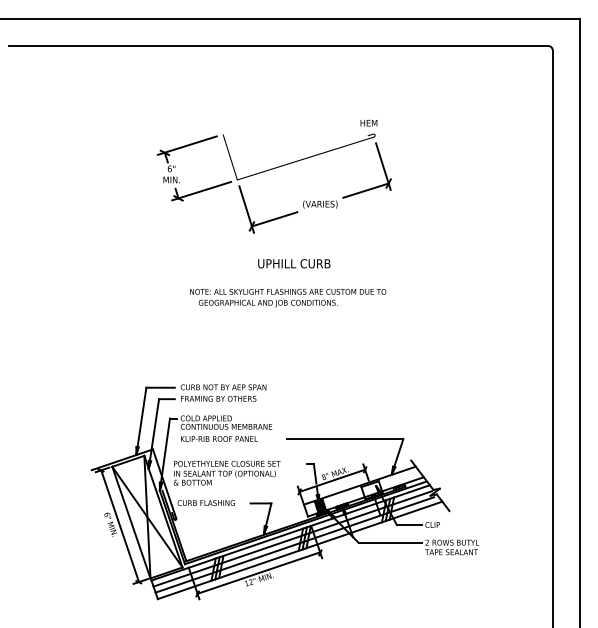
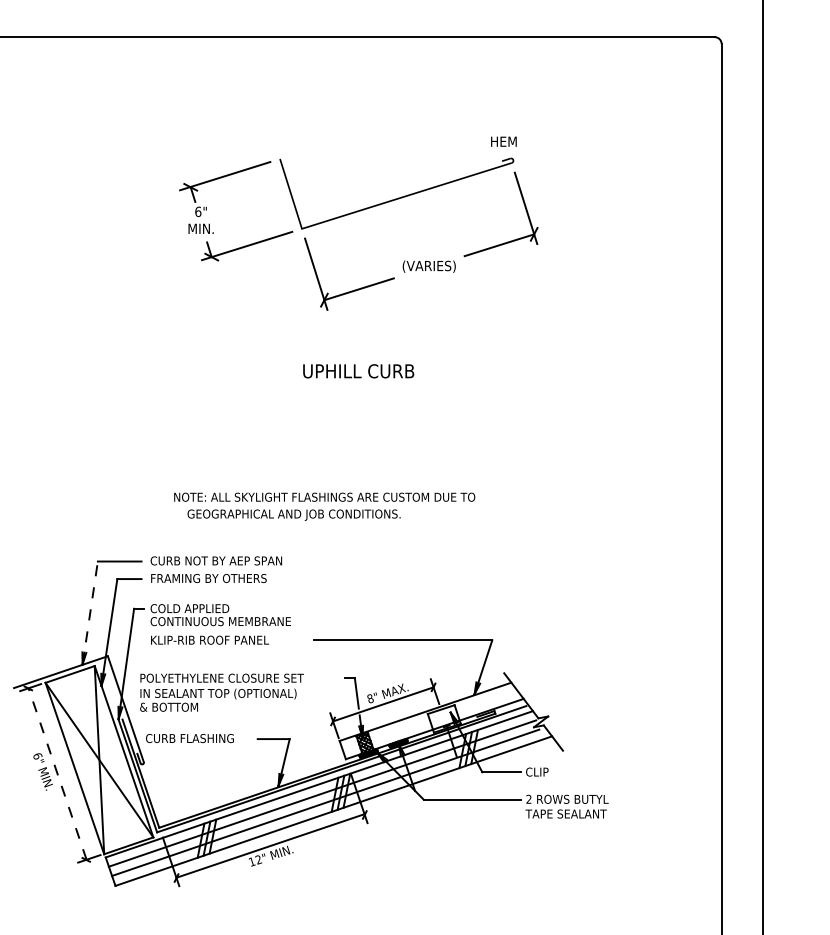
part: (273, 169) -> (357, 212), moved
text: (294, 263) -> (358, 370), moved
text: (288, 297) -> (325, 505), moved
line: (141, 421) -> (90, 613), solid -> dashed
line: (120, 526) -> (58, 774), solid -> dashed

